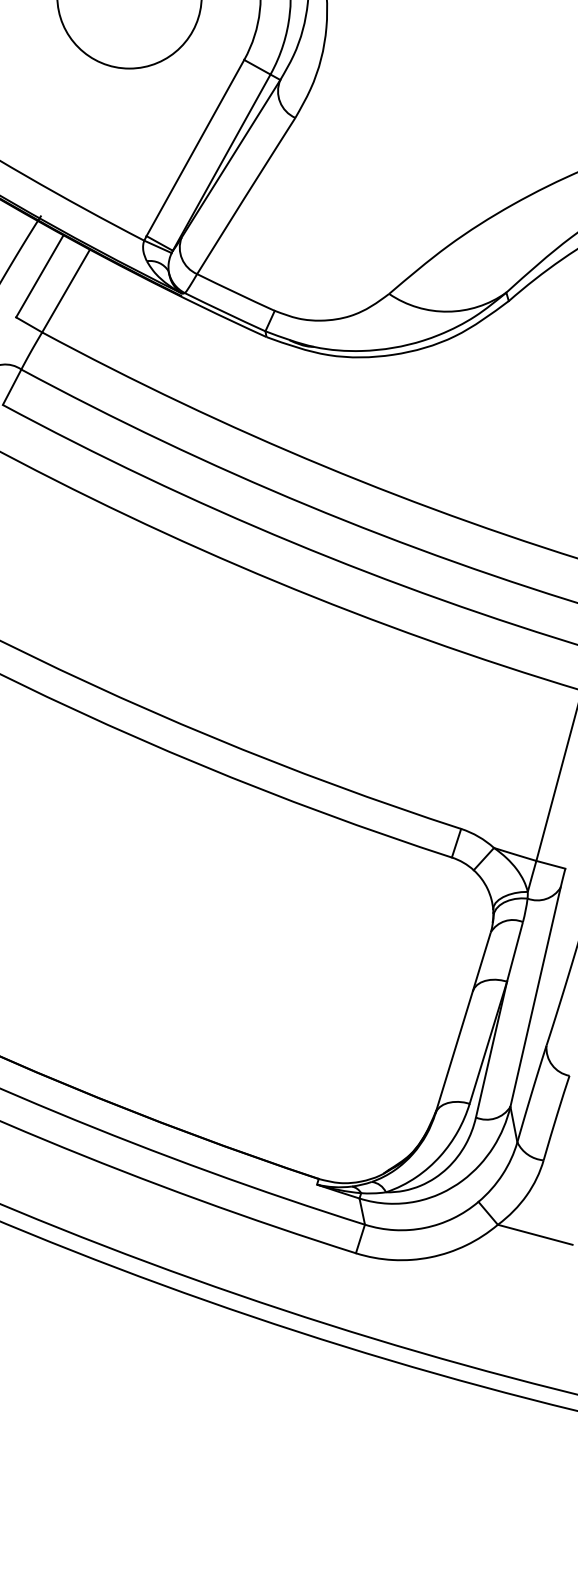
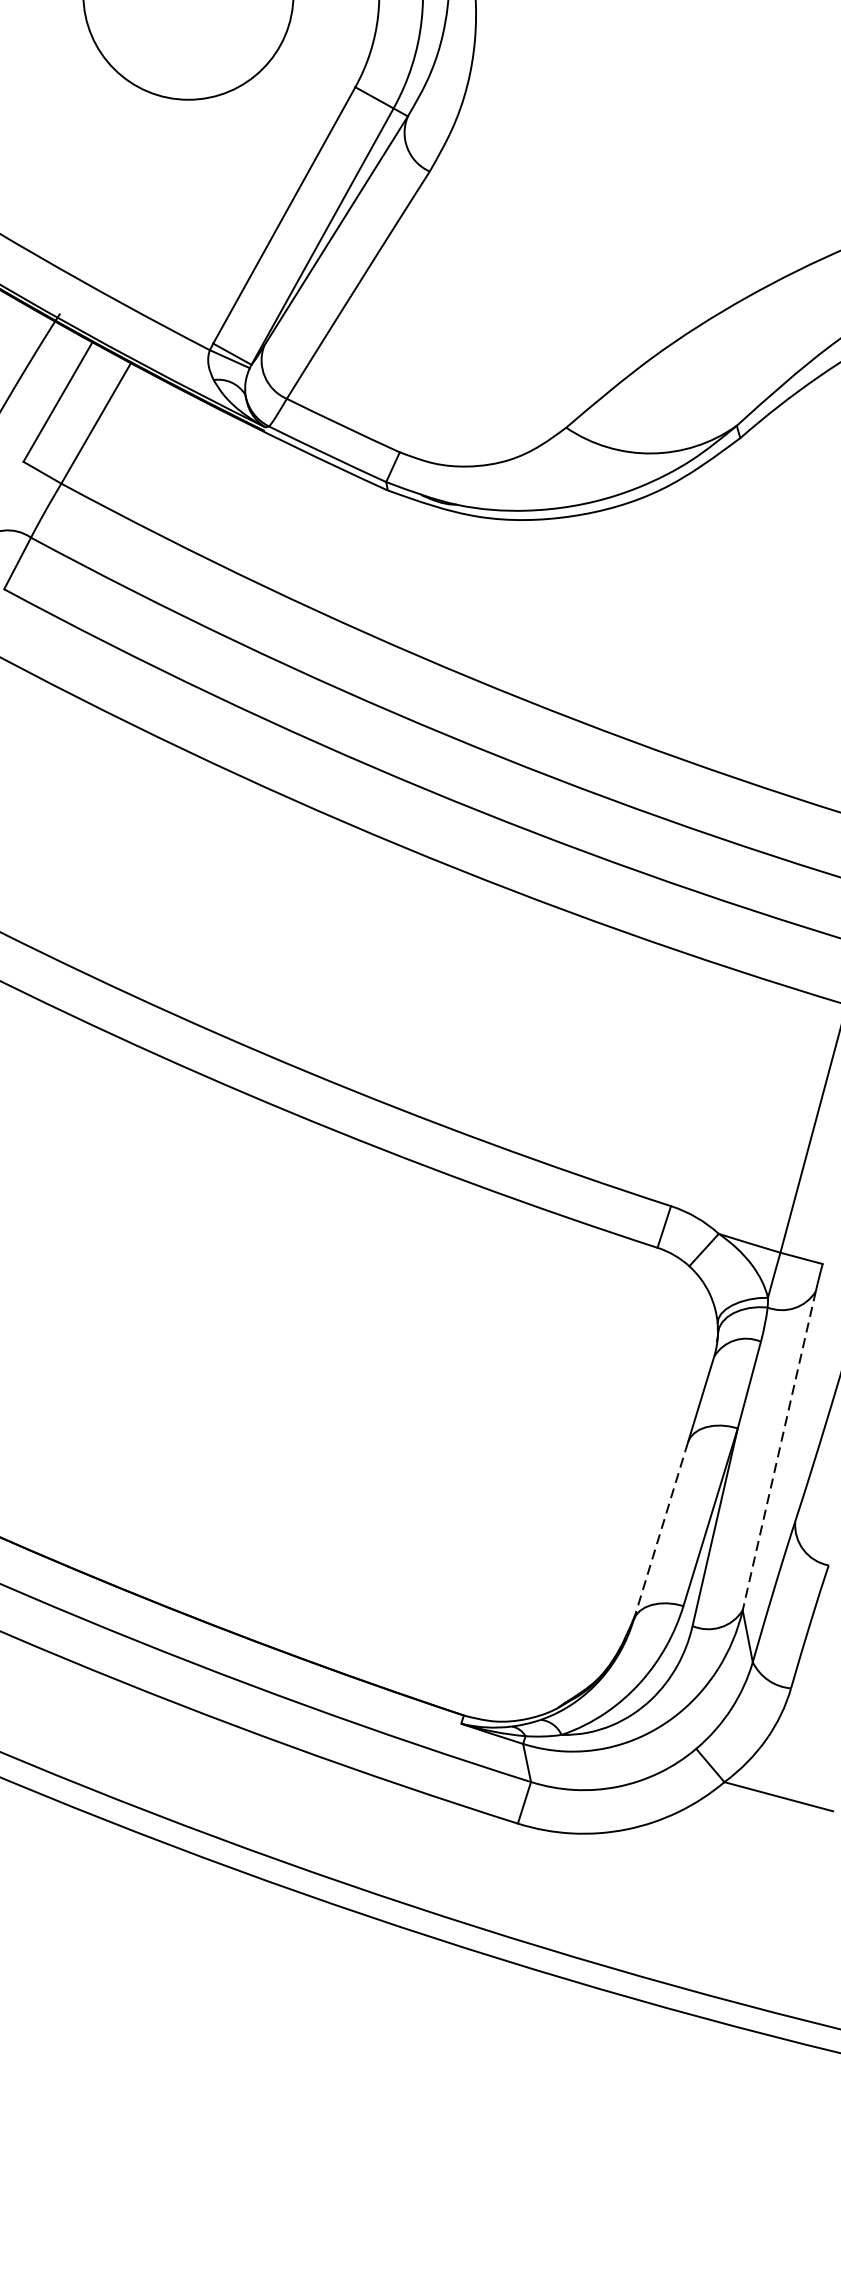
line: (535, 997) -> (779, 1451), solid -> dashed
line: (454, 1052) -> (661, 1531), solid -> dashed

